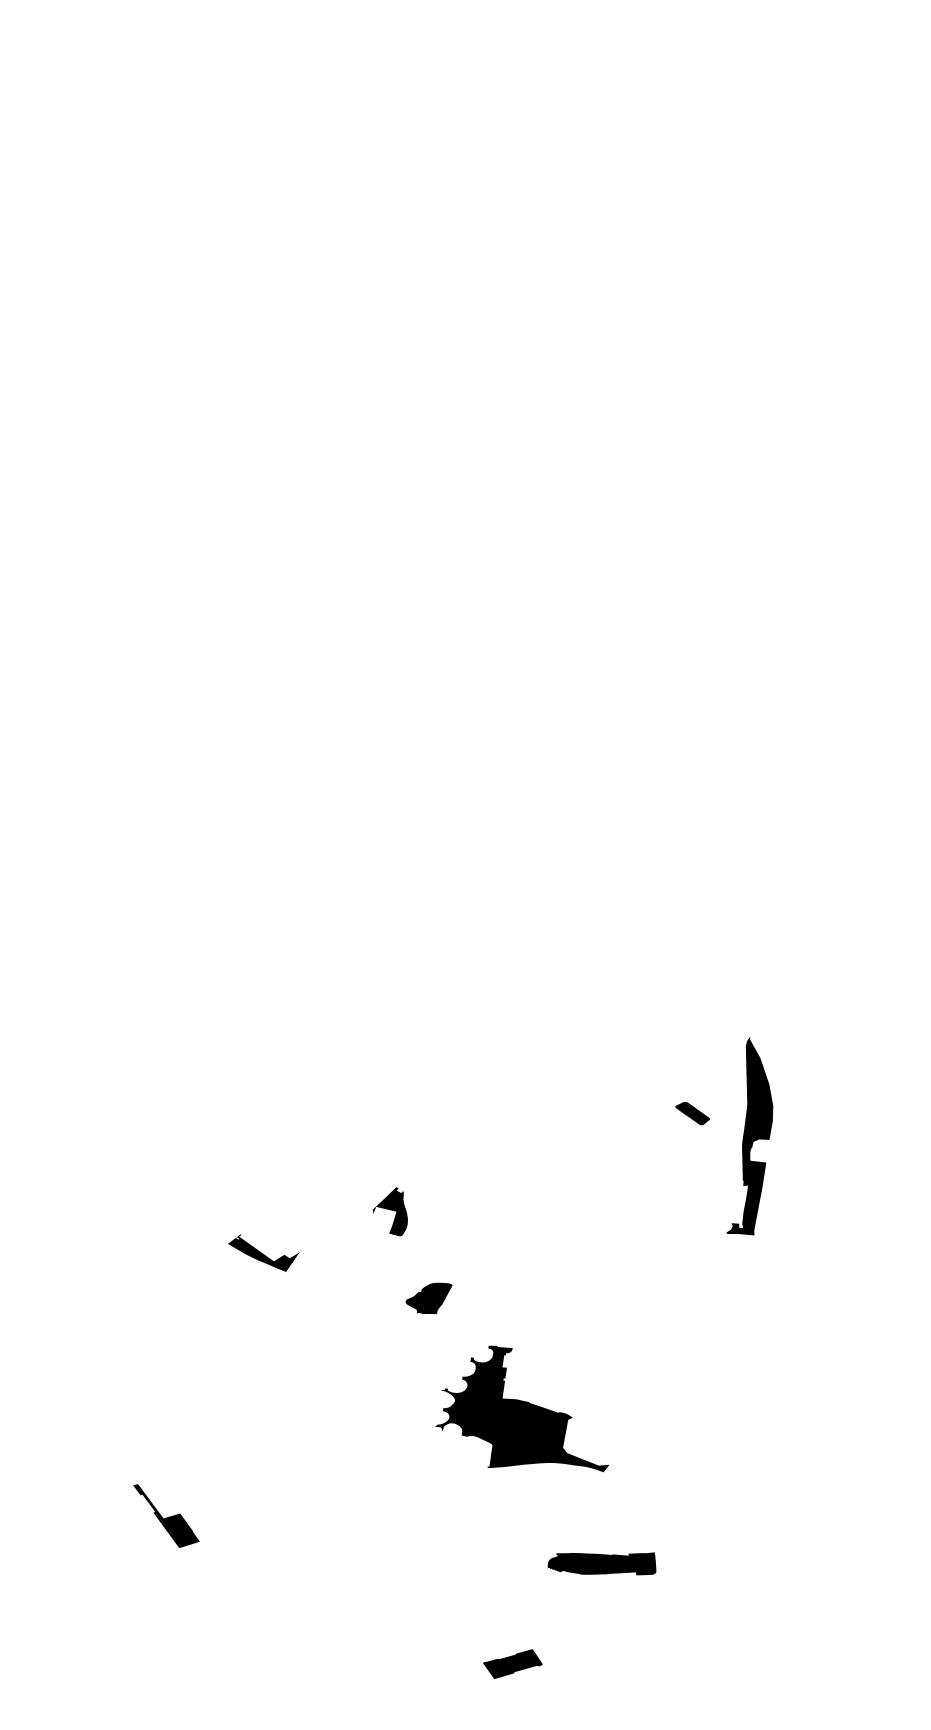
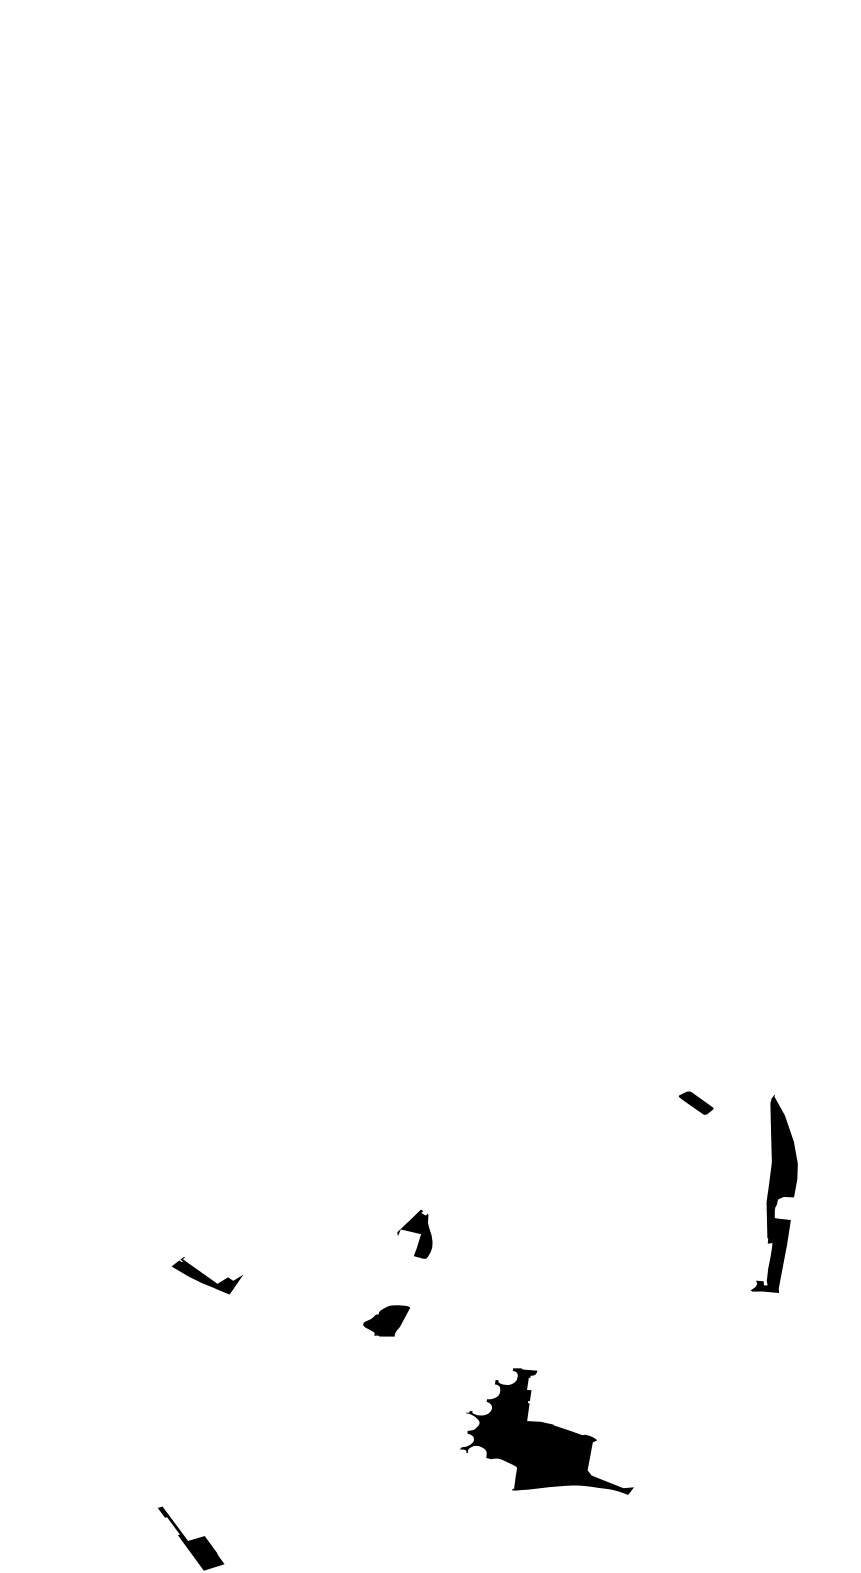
part: (692, 1113) -> (696, 1103), moved
part: (749, 1136) -> (774, 1194), moved
part: (263, 1252) -> (207, 1275), moved
part: (428, 1297) -> (386, 1320), moved

